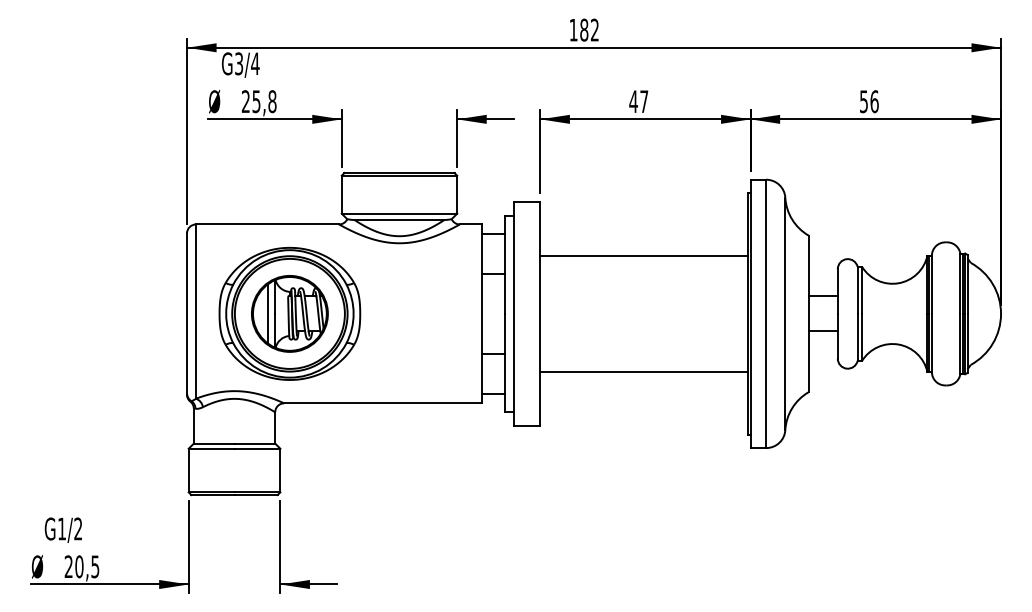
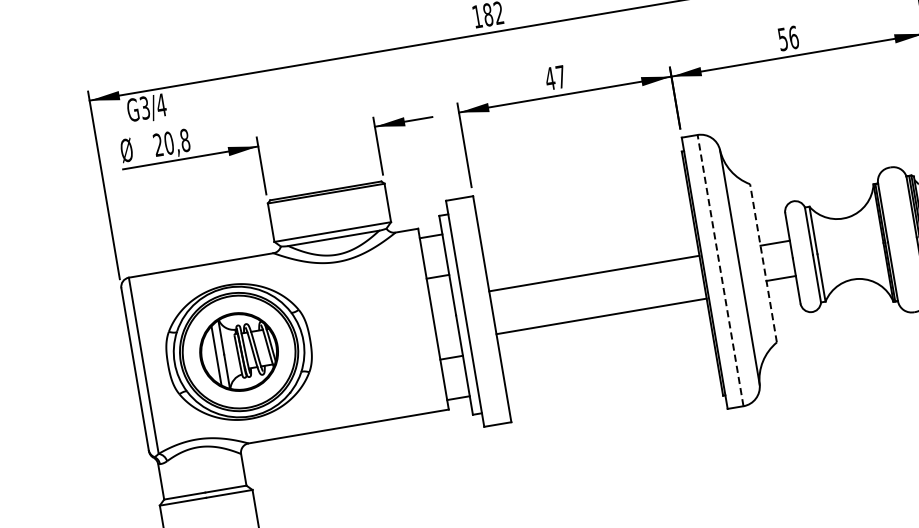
text: (256, 101) -> (169, 143), 25,8 -> 20,8
line: (644, 256) -> (594, 273), moved
line: (766, 313) -> (720, 270), solid -> dashed
line: (808, 313) -> (763, 262), solid -> dashed
line: (644, 371) -> (601, 316), moved

